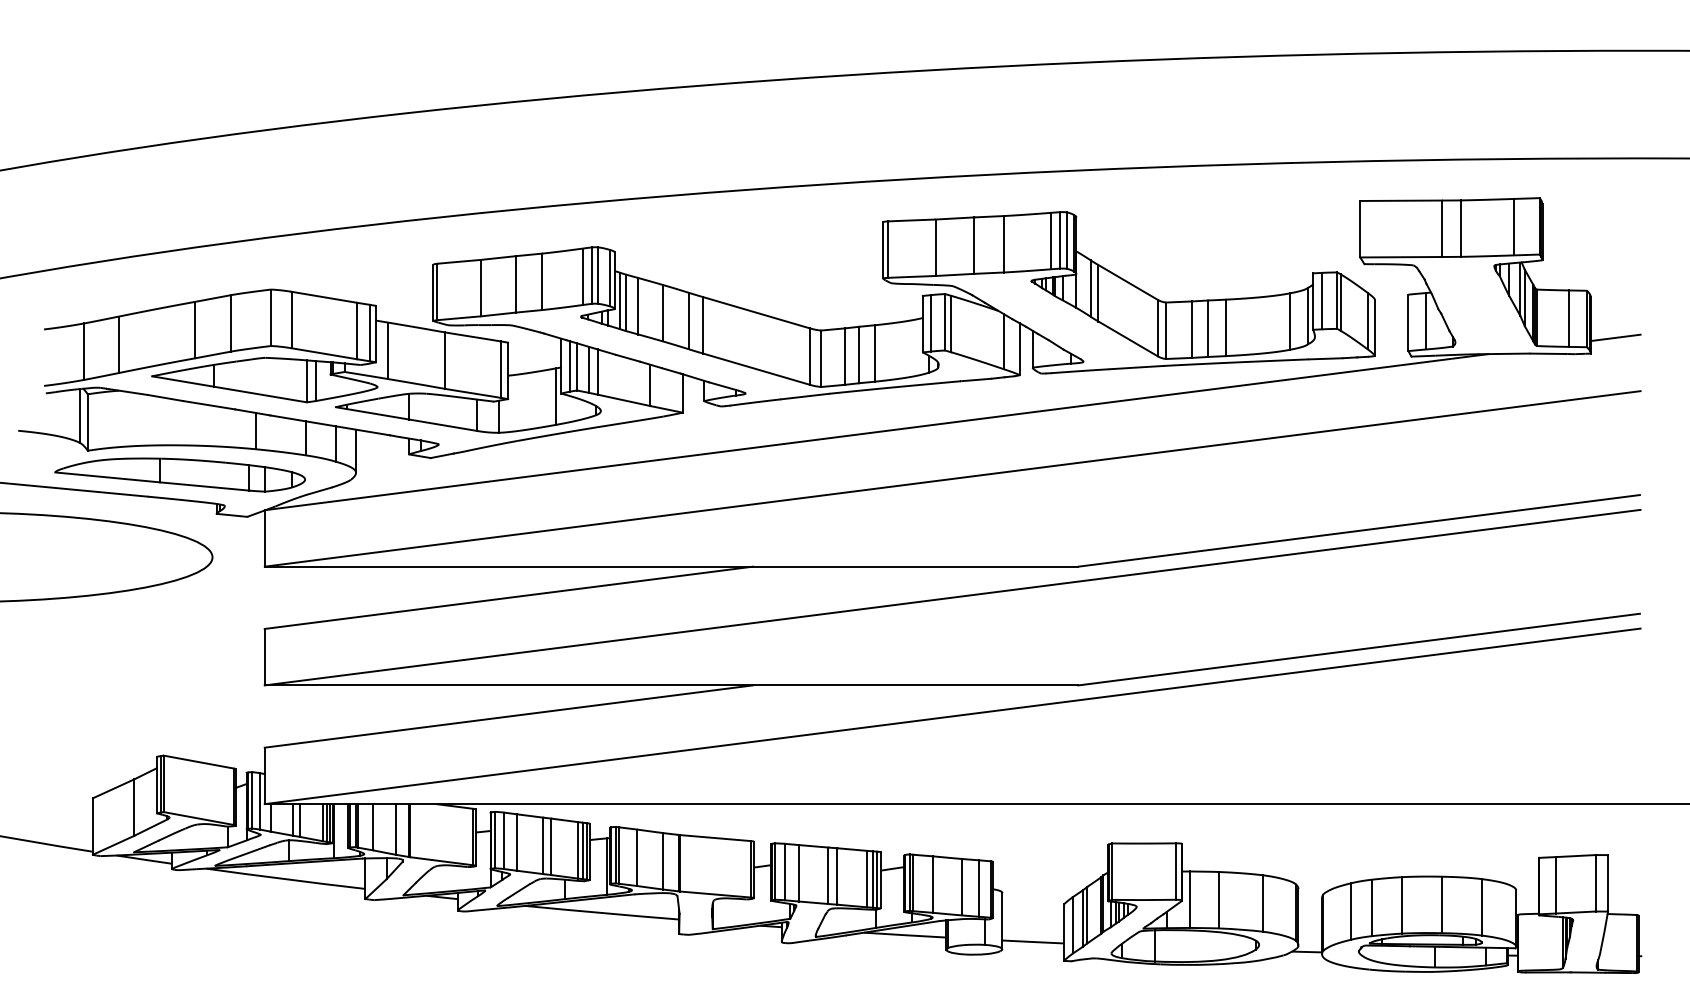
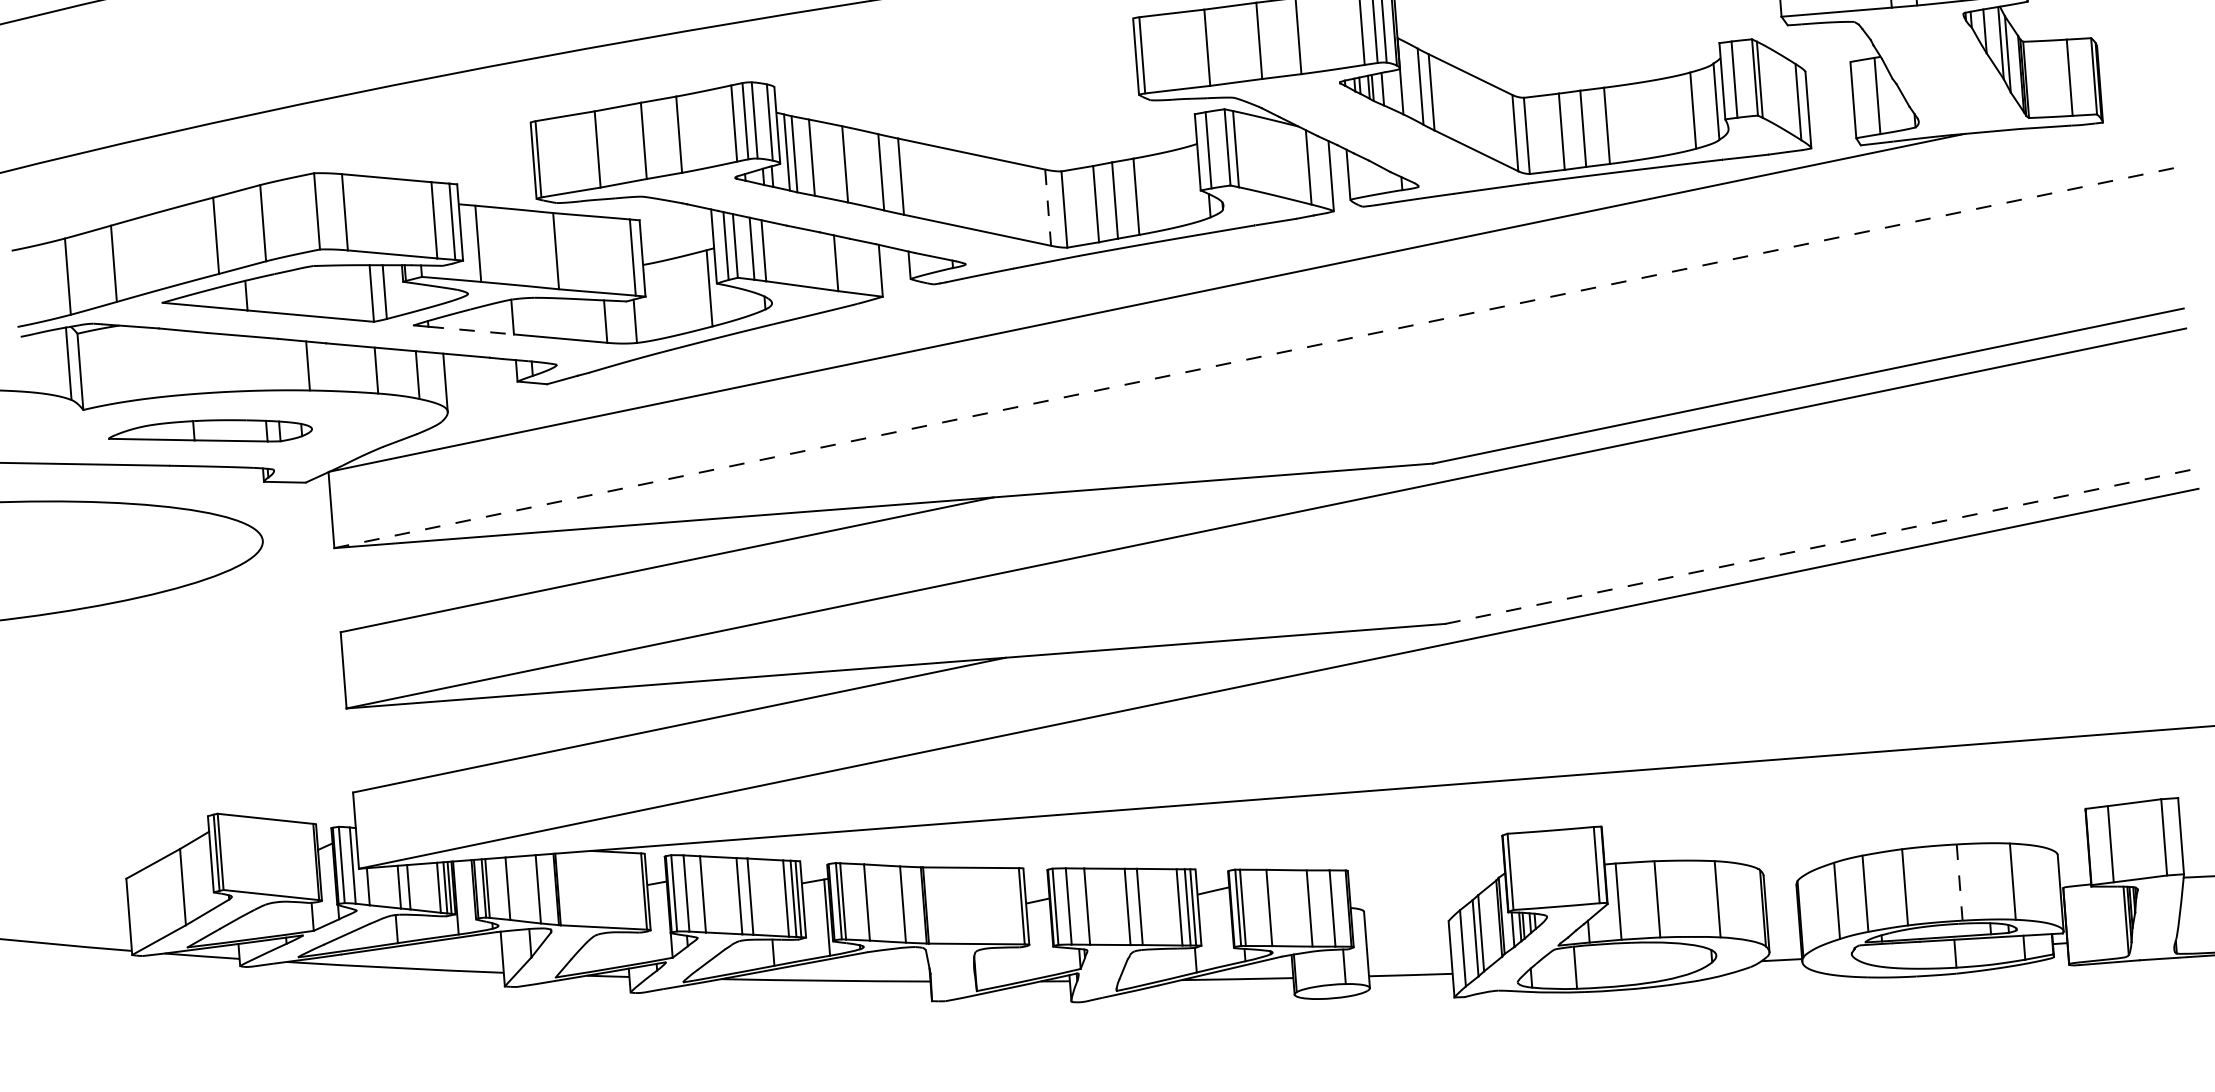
line: (1615, 337) -> (2134, 98), removed
line: (809, 356) -> (1048, 207), solid -> dashed
line: (377, 414) -> (470, 330), solid -> dashed
part: (179, 474) -> (209, 432), size x0.6
line: (952, 478) -> (1253, 357), solid -> dashed
line: (1359, 649) -> (1821, 546), solid -> dashed
line: (1442, 905) -> (1959, 883), solid -> dashed

